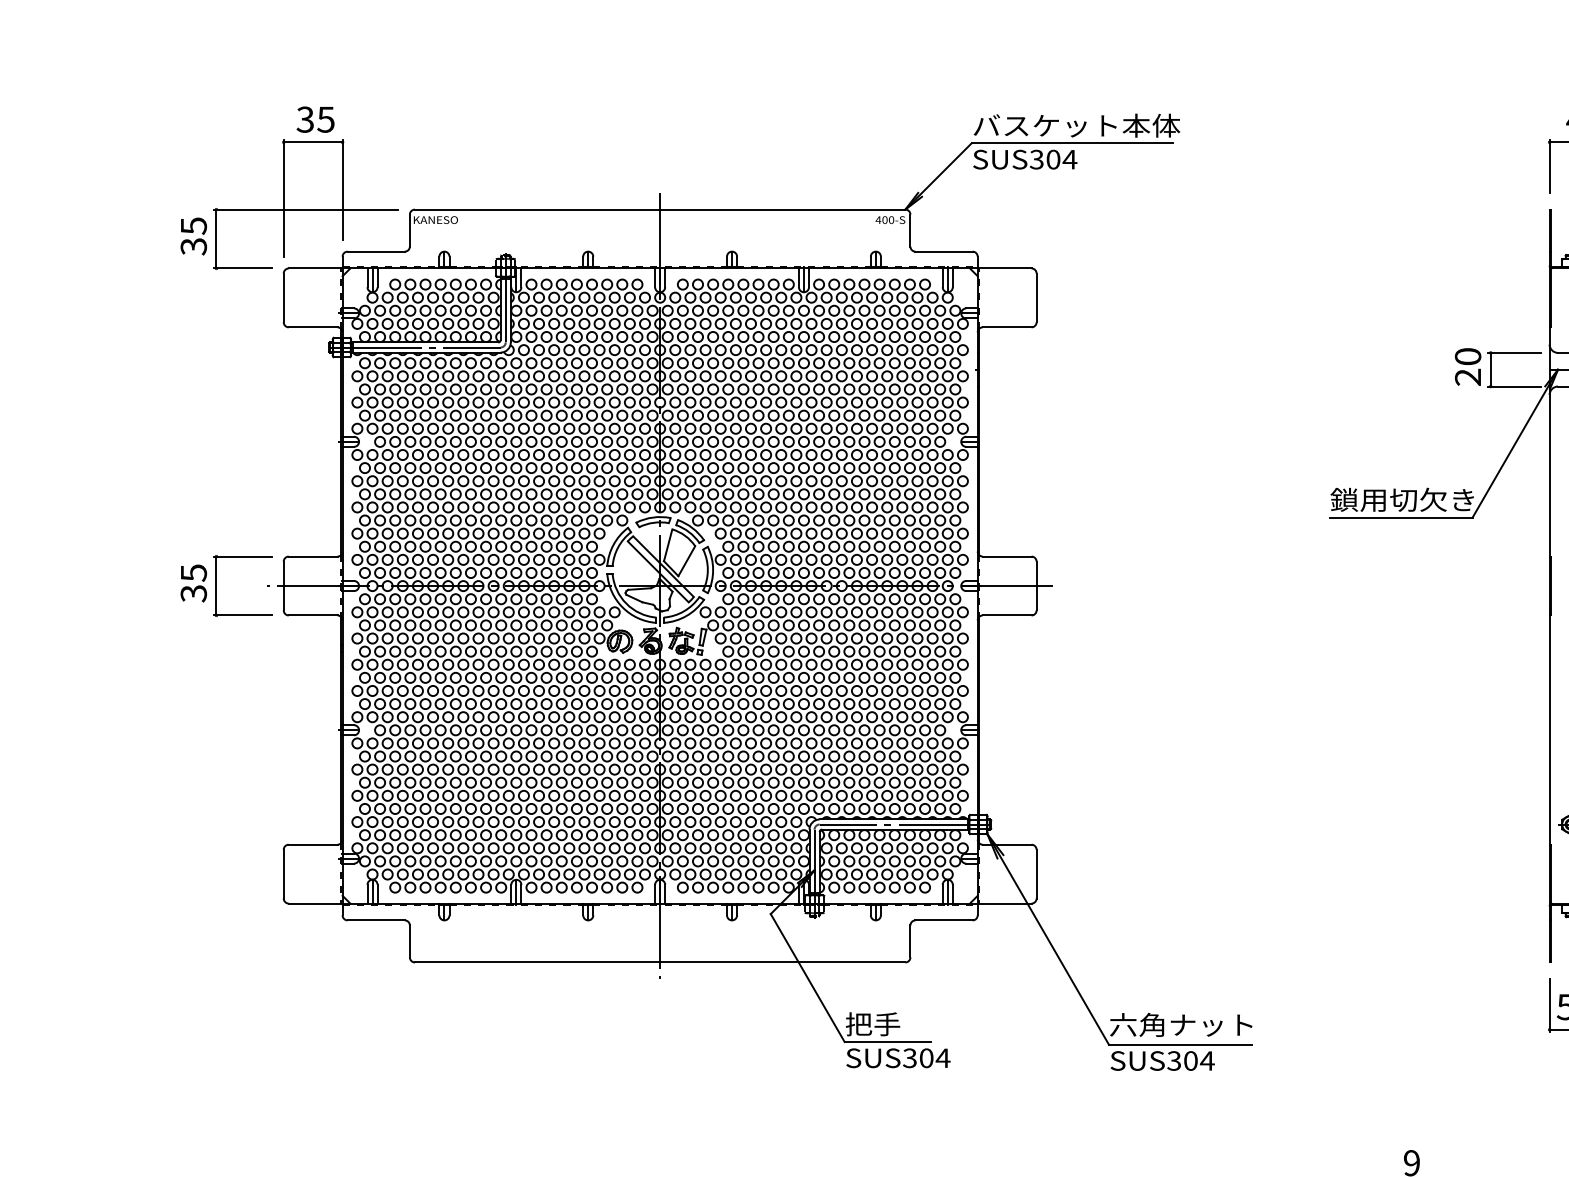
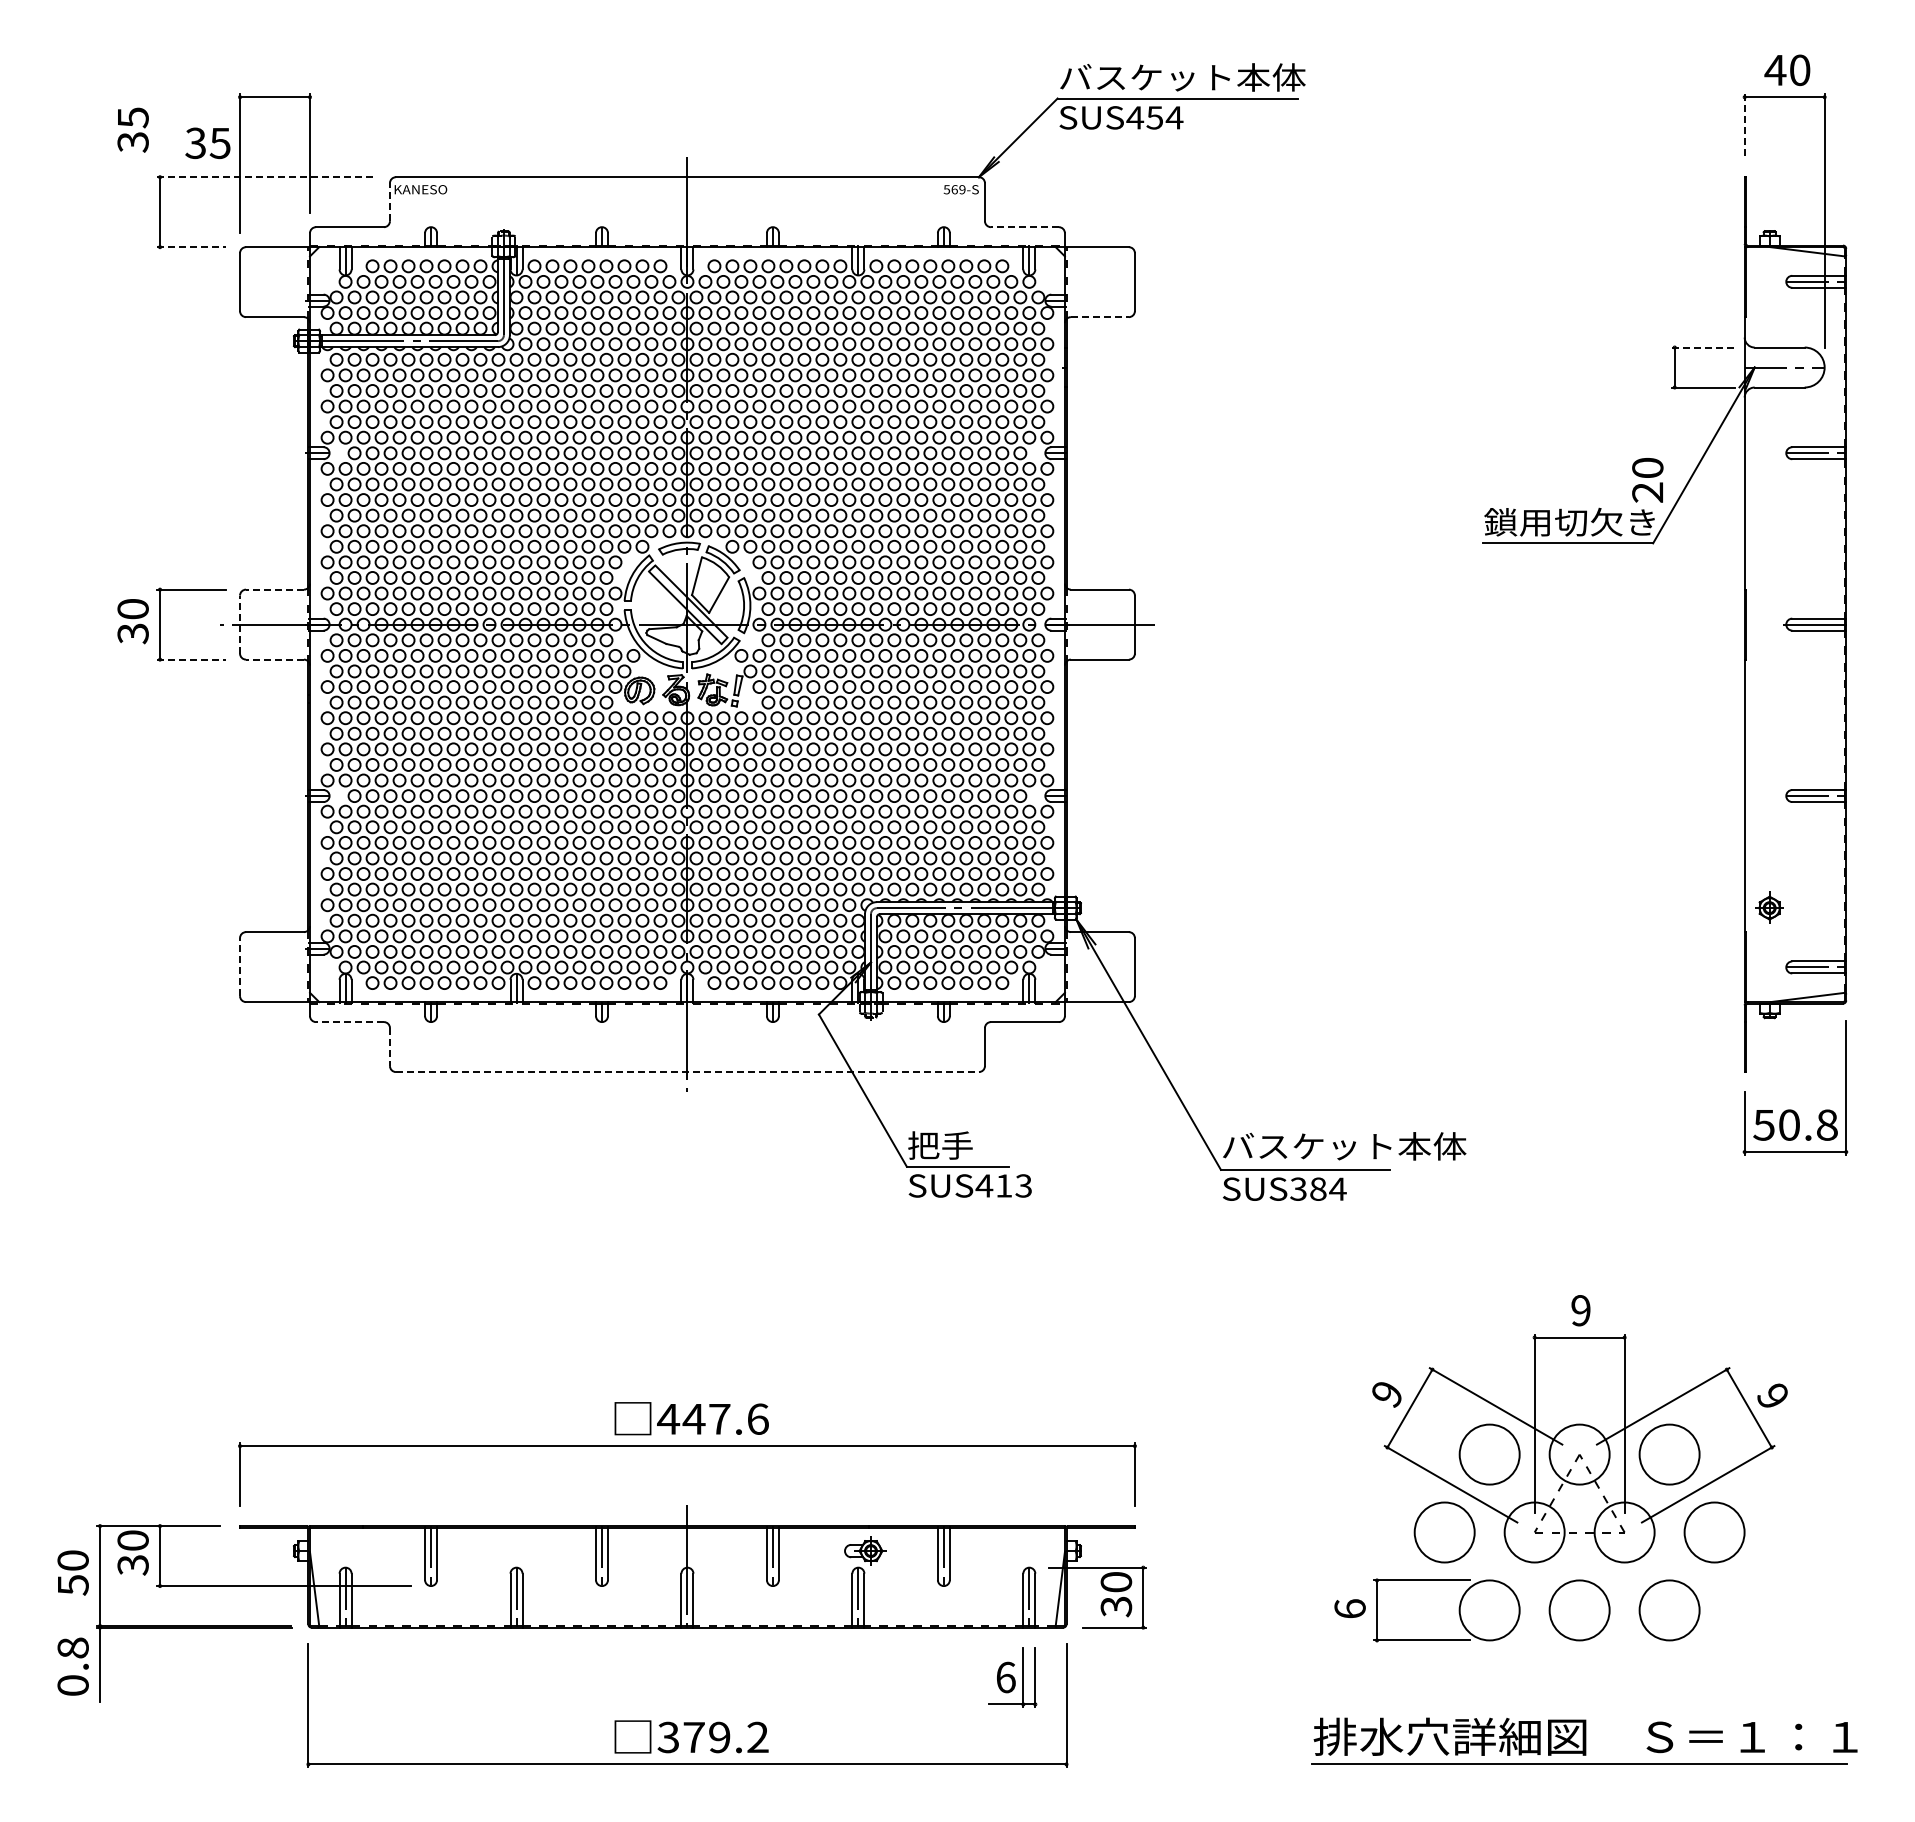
text: (315, 118) -> (207, 142), moved
text: (1044, 159) -> (1144, 117), SUS304 -> SUS454
line: (1549, 166) -> (1744, 126), solid -> dashed
line: (306, 209) -> (267, 177), solid -> dashed
text: (884, 219) -> (954, 189), 400-S -> 569-S
line: (409, 230) -> (389, 202), solid -> dashed
text: (193, 235) -> (132, 129), moved
line: (943, 251) -> (1024, 227), solid -> dashed
line: (243, 268) -> (192, 247), solid -> dashed
line: (1006, 327) -> (1099, 317), solid -> dashed
line: (1514, 352) -> (1703, 347), solid -> dashed
text: (1467, 367) -> (1647, 480), moved
line: (313, 556) -> (275, 589), solid -> dashed
text: (193, 573) -> (132, 609), 35 -> 30
line: (284, 585) -> (240, 624), solid -> dashed
line: (243, 615) -> (192, 659), solid -> dashed
line: (313, 615) -> (275, 659), solid -> dashed
line: (284, 874) -> (240, 967), solid -> dashed
line: (376, 920) -> (350, 1022), solid -> dashed
line: (409, 941) -> (389, 1047), solid -> dashed
line: (660, 962) -> (687, 1072), solid -> dashed
text: (1212, 1025) -> (1344, 1146), 六角ナット -> バスケット本体
text: (926, 1057) -> (1003, 1185), SUS304 -> SUS413
text: (1191, 1061) -> (1318, 1189), SUS304 -> SUS384

